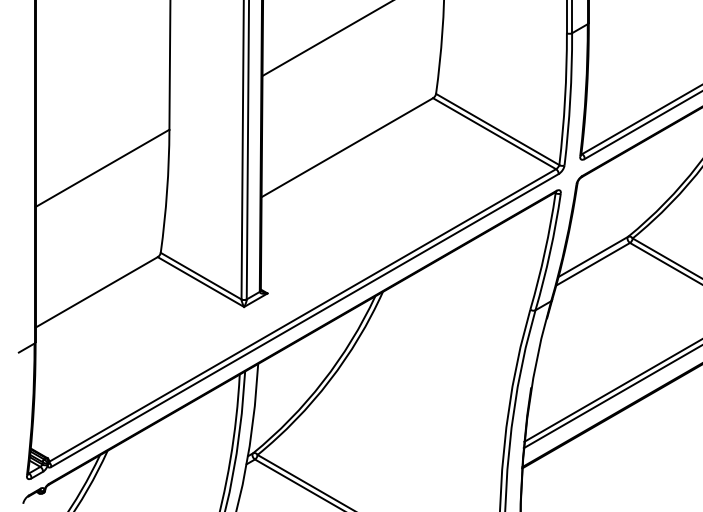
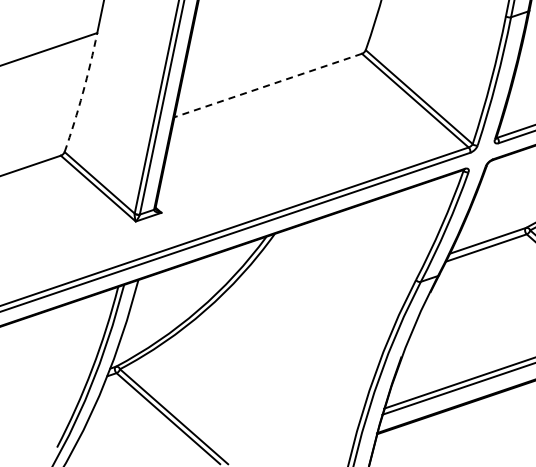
line: (346, 147) -> (267, 85), solid -> dashed
arc: (167, 191) -> (83, 93), solid -> dashed

